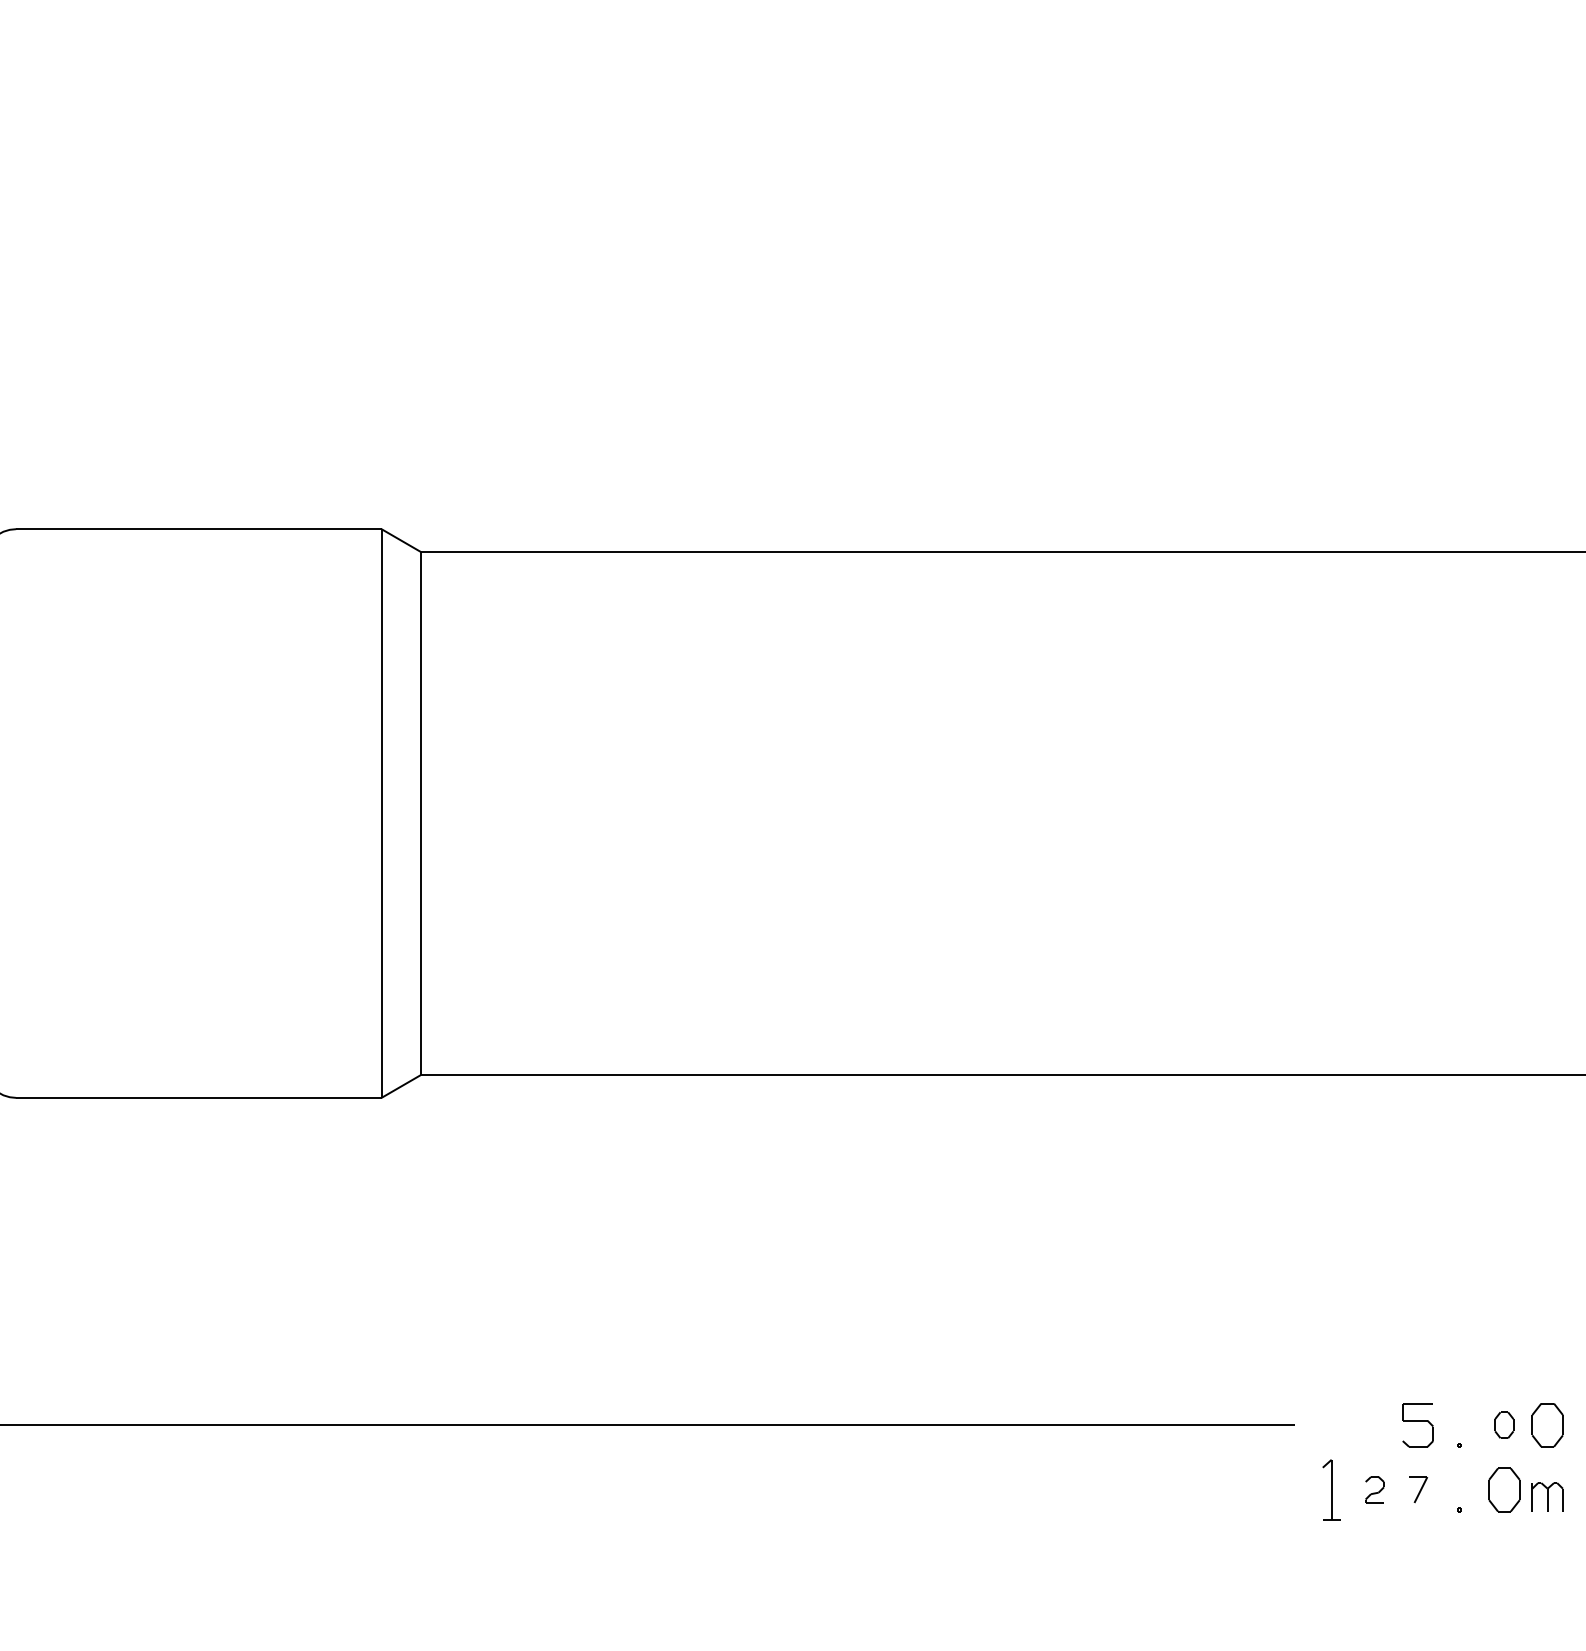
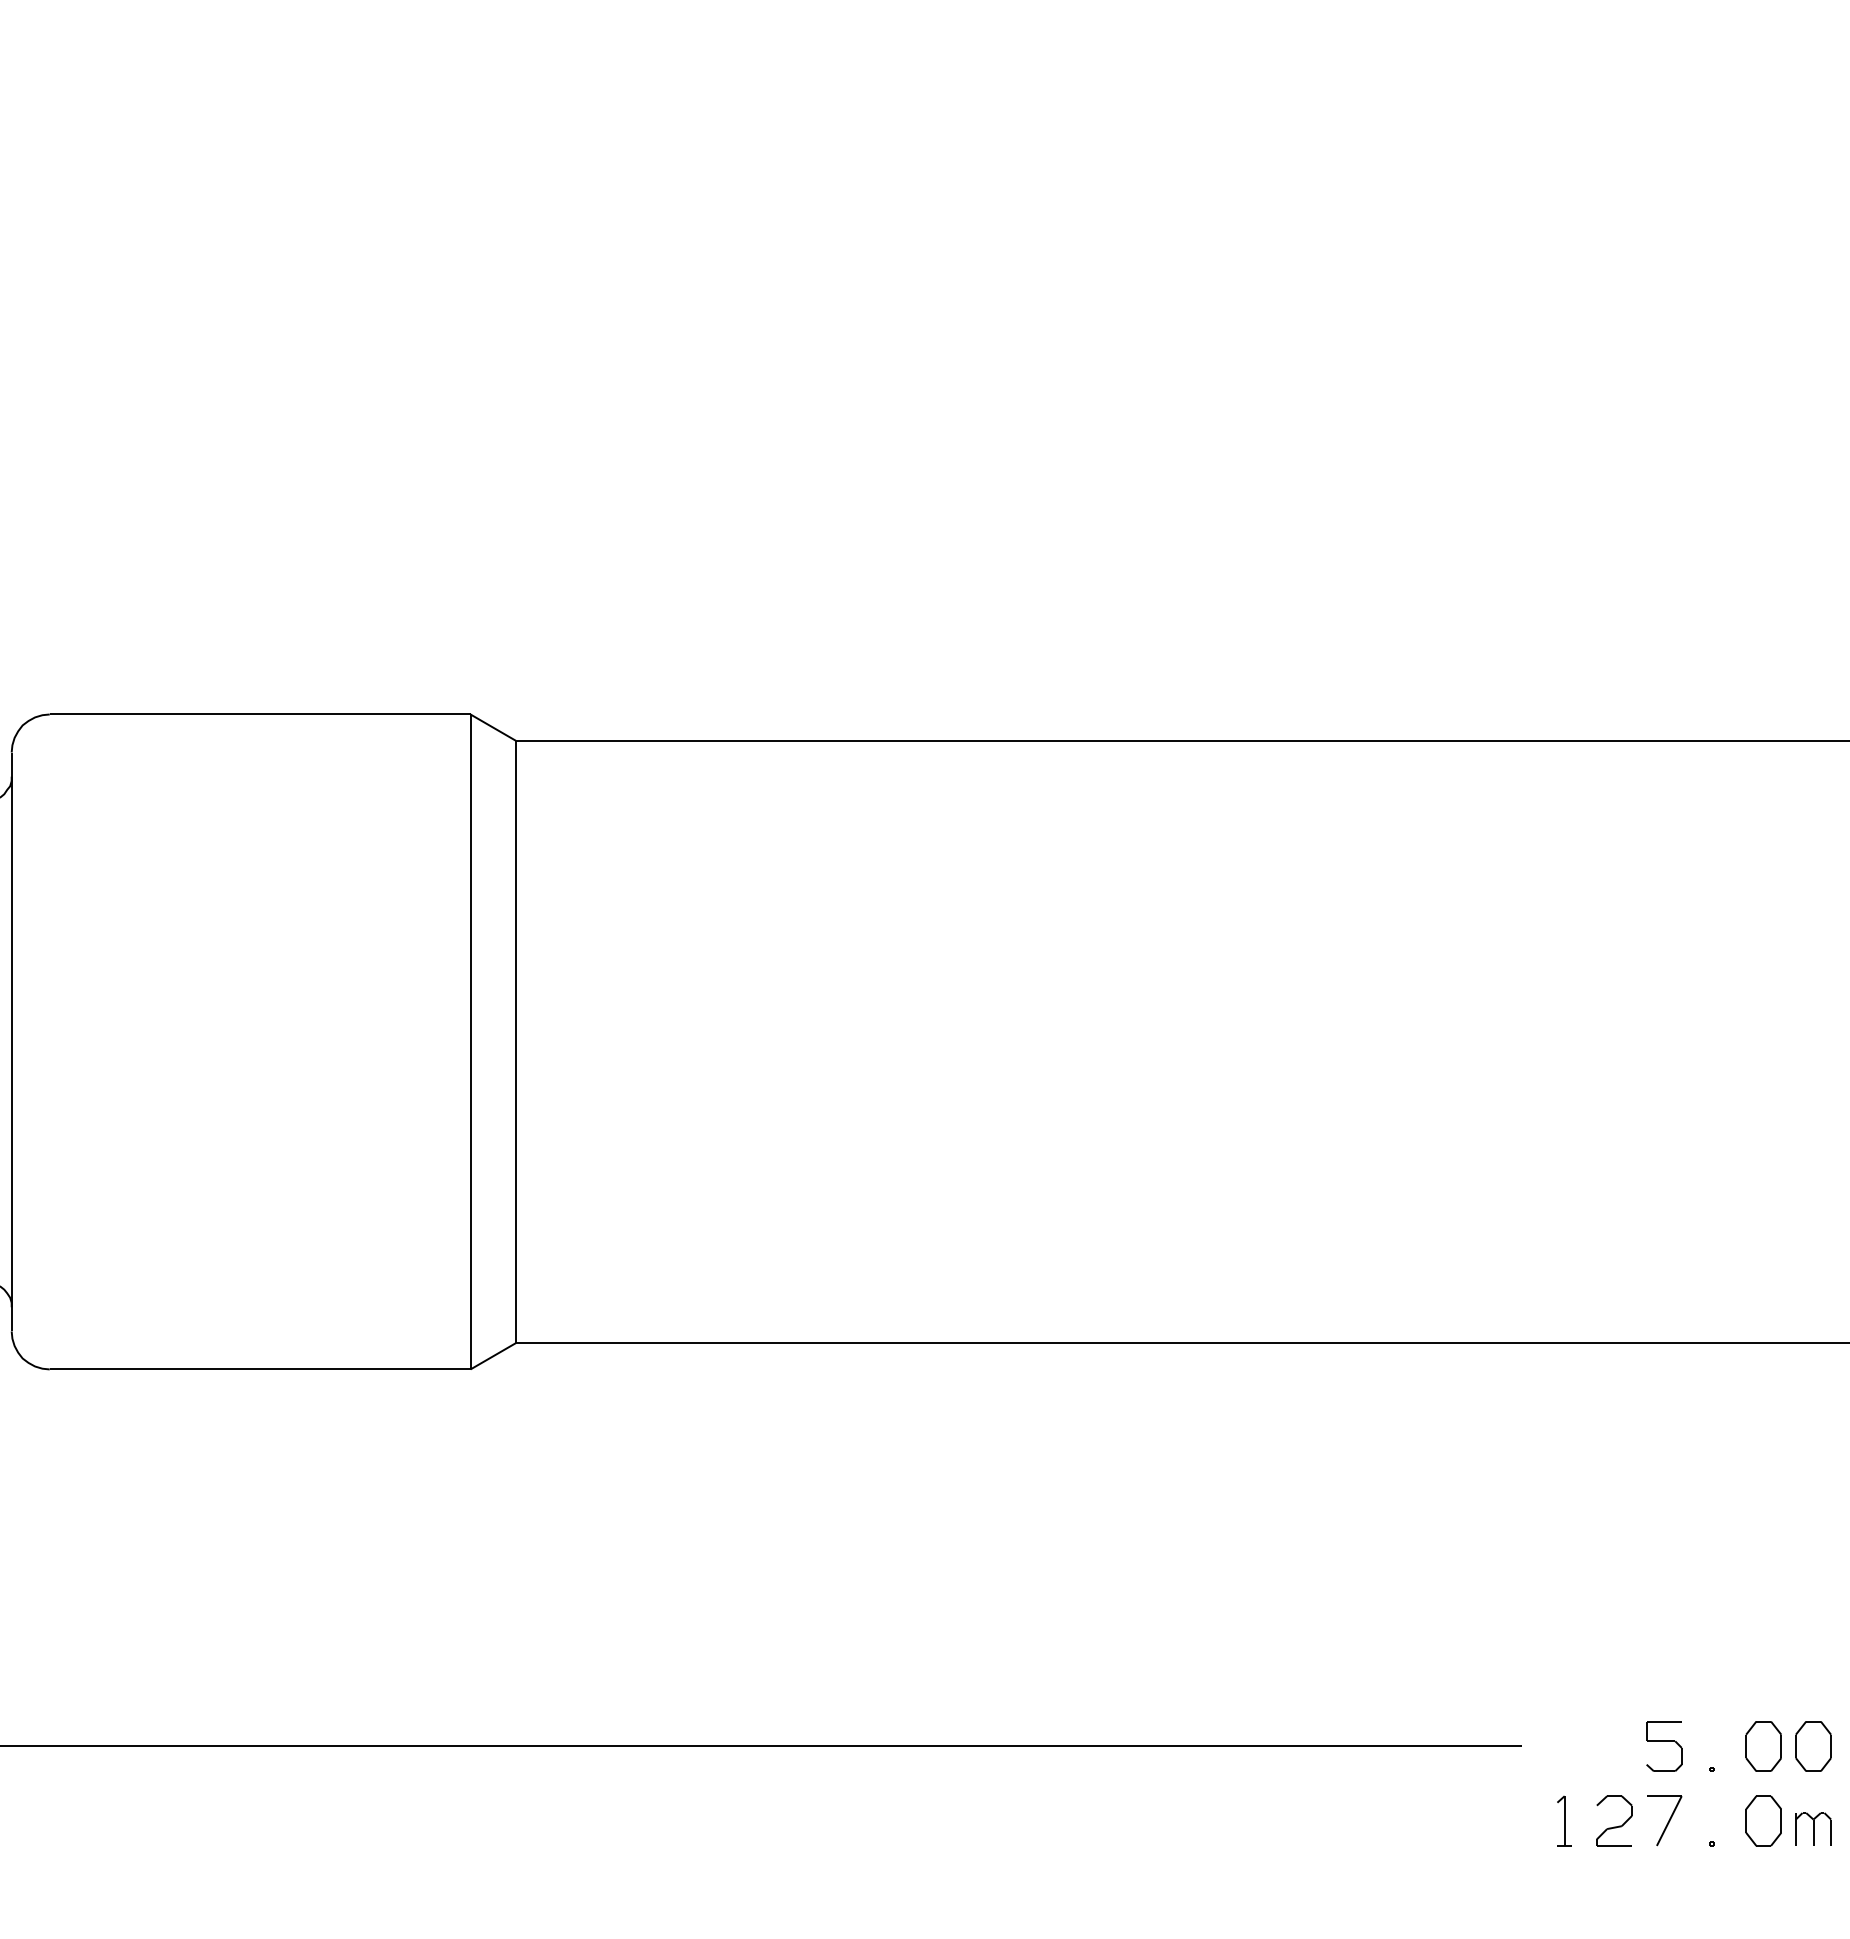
part: (1504, 1425) -> (1763, 1746), size x1.67
part: (1331, 1489) -> (1564, 1820), size x0.71
part: (1374, 1489) -> (1614, 1820), size x1.67
part: (1418, 1489) -> (1664, 1820), size x1.67

